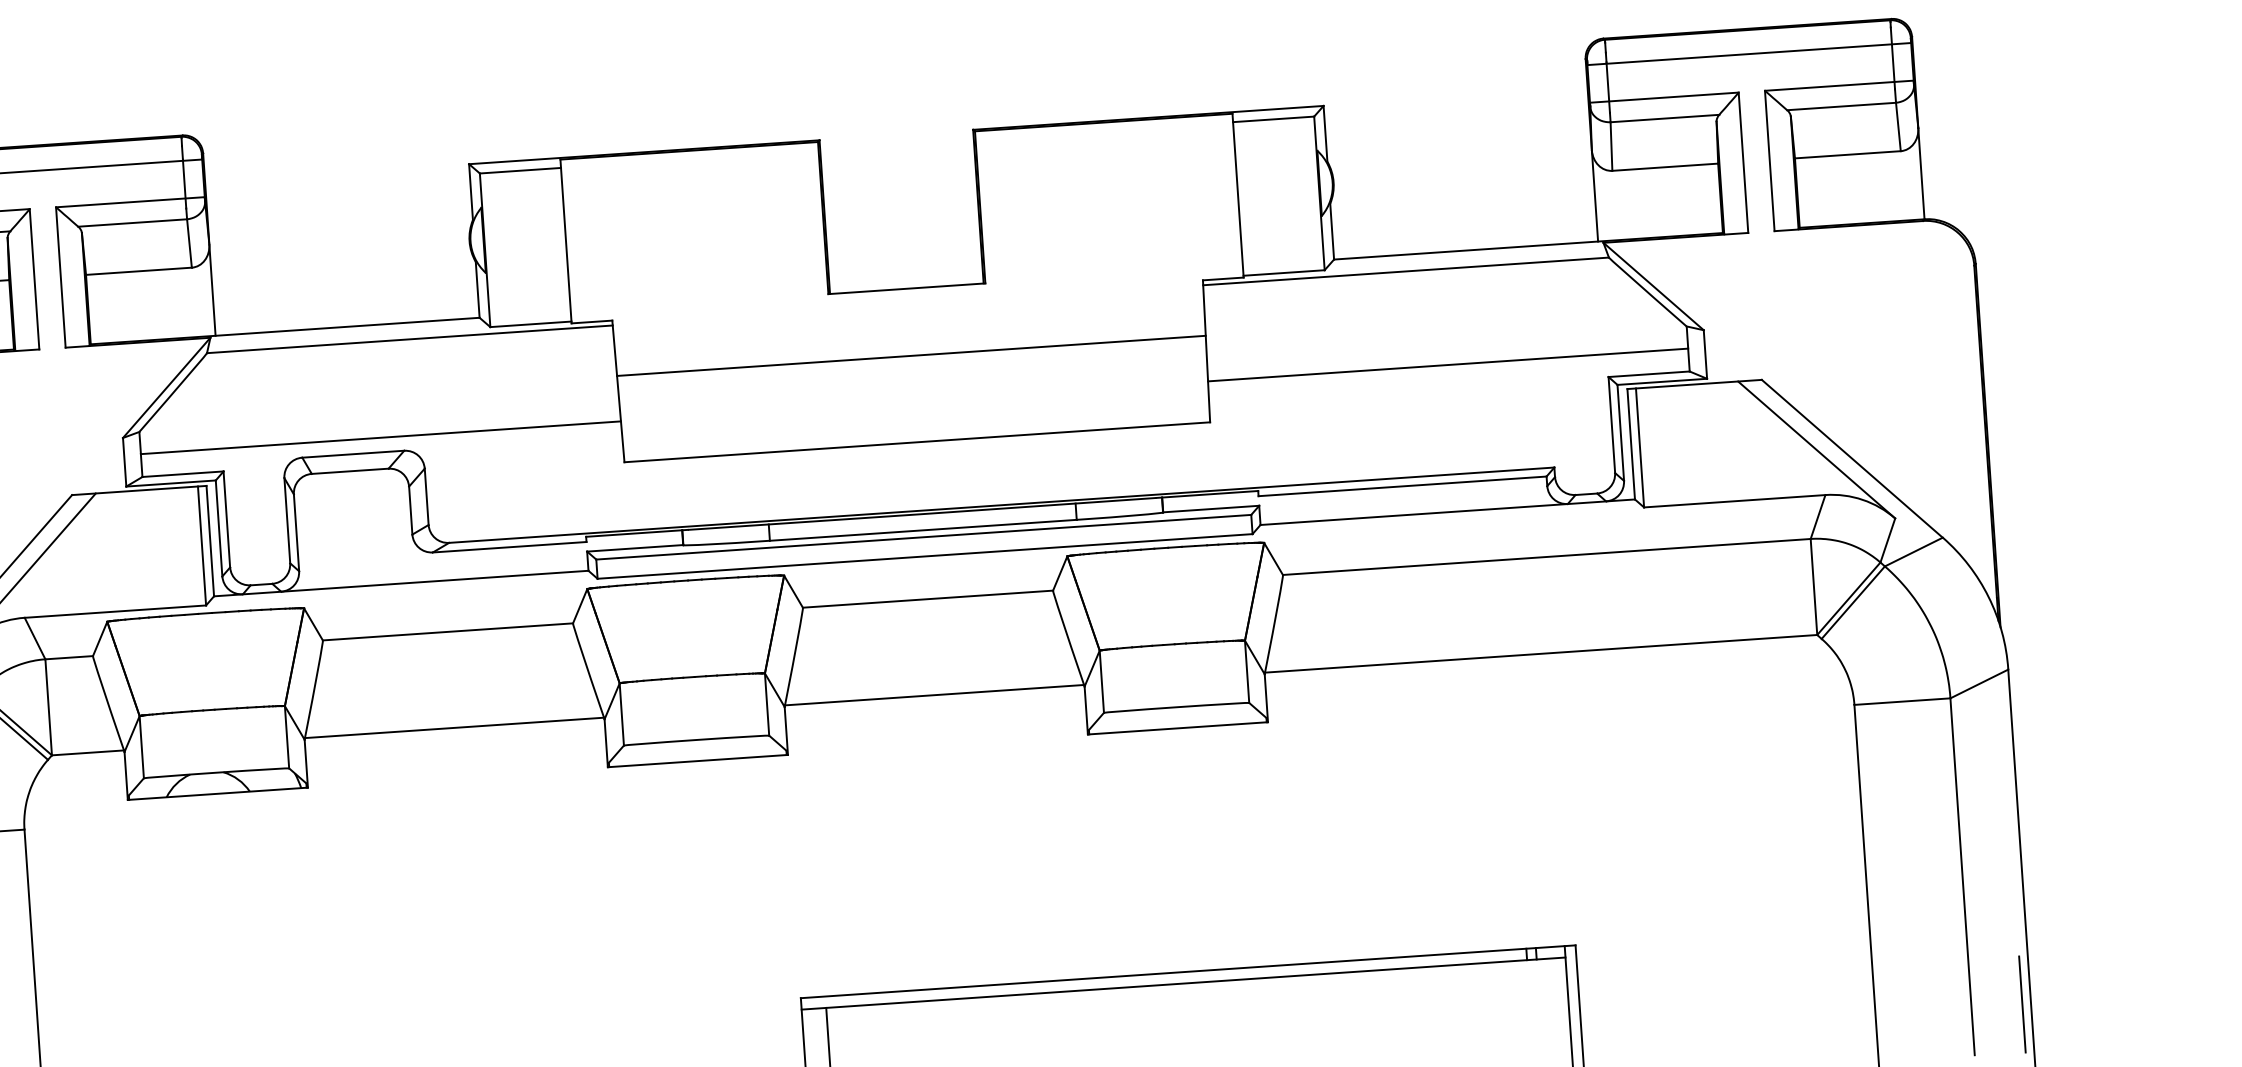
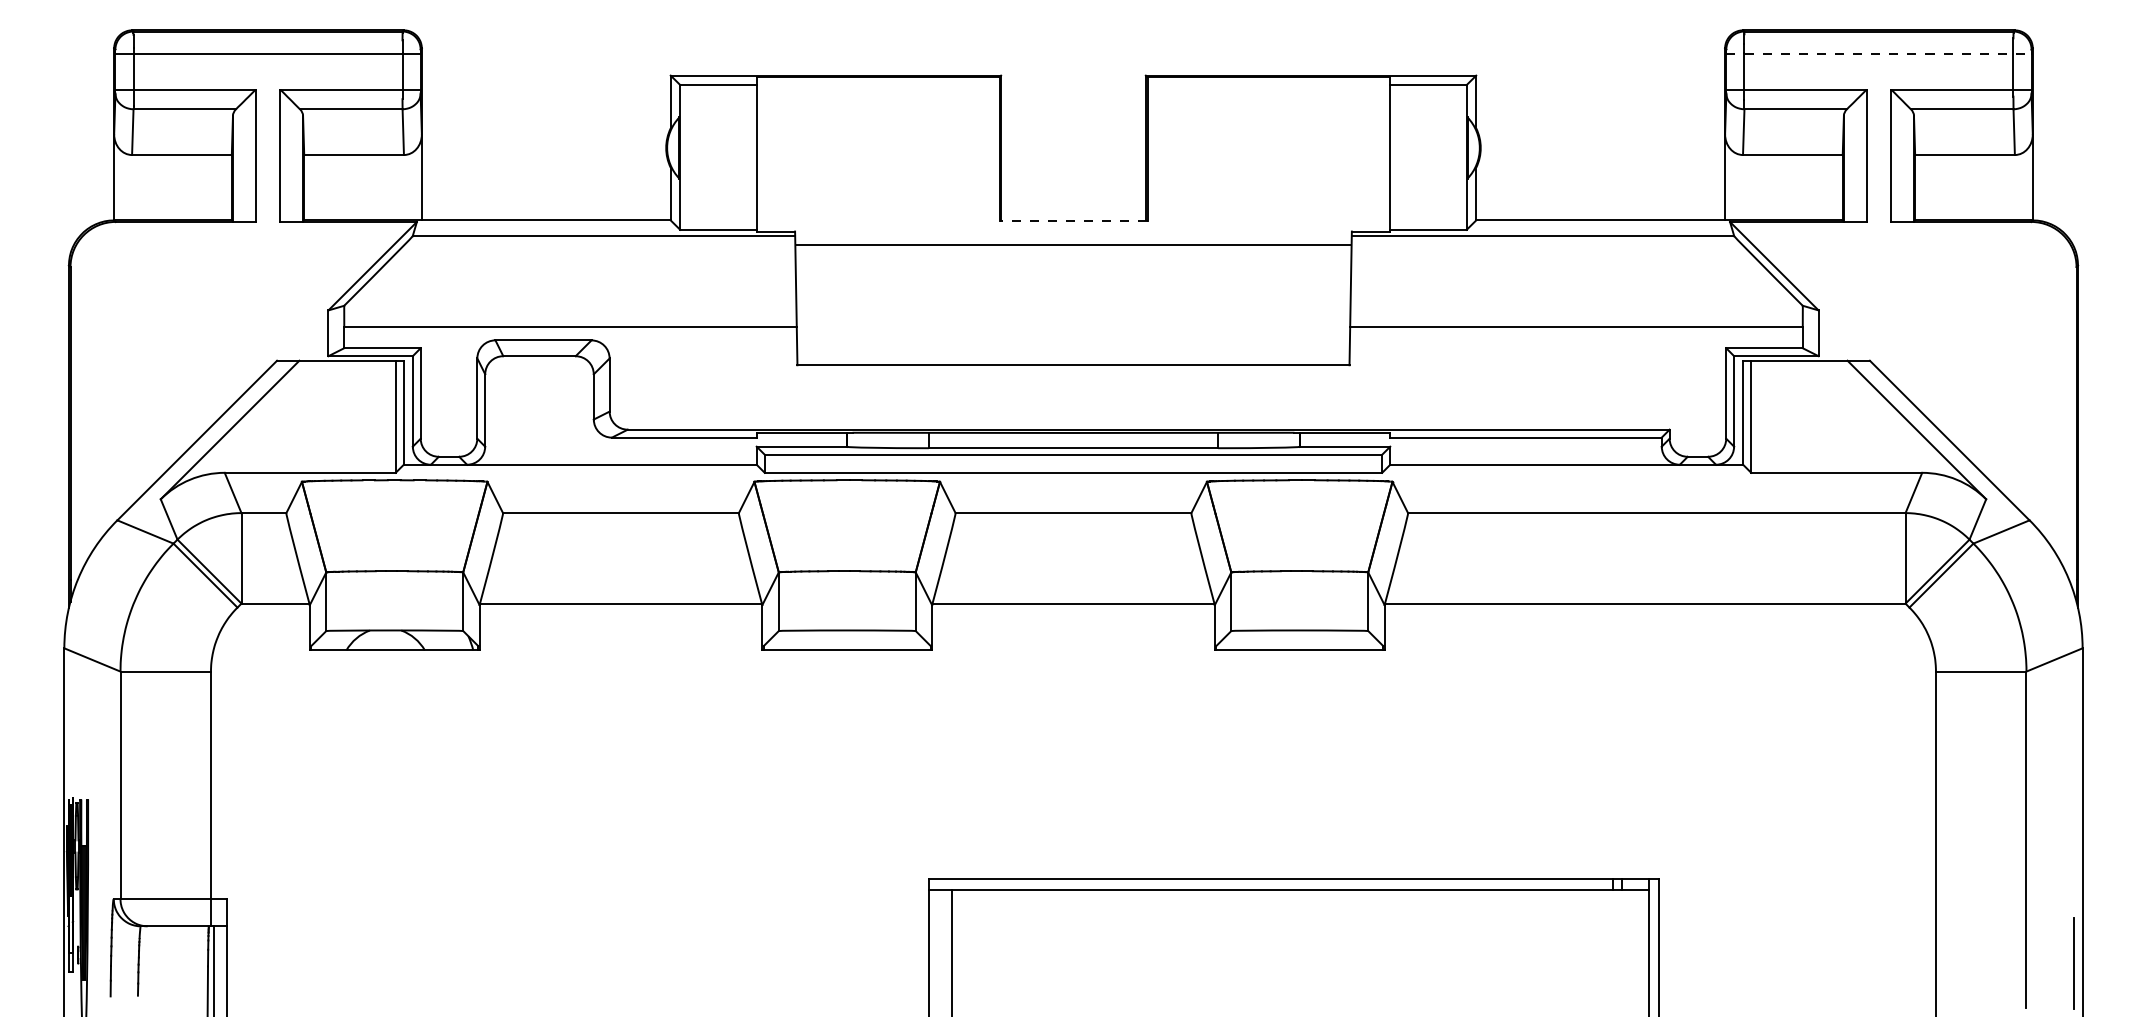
line: (1748, 54) -> (1878, 54), solid -> dashed
line: (906, 288) -> (1073, 220), solid -> dashed
line: (911, 355) -> (1073, 244), moved

